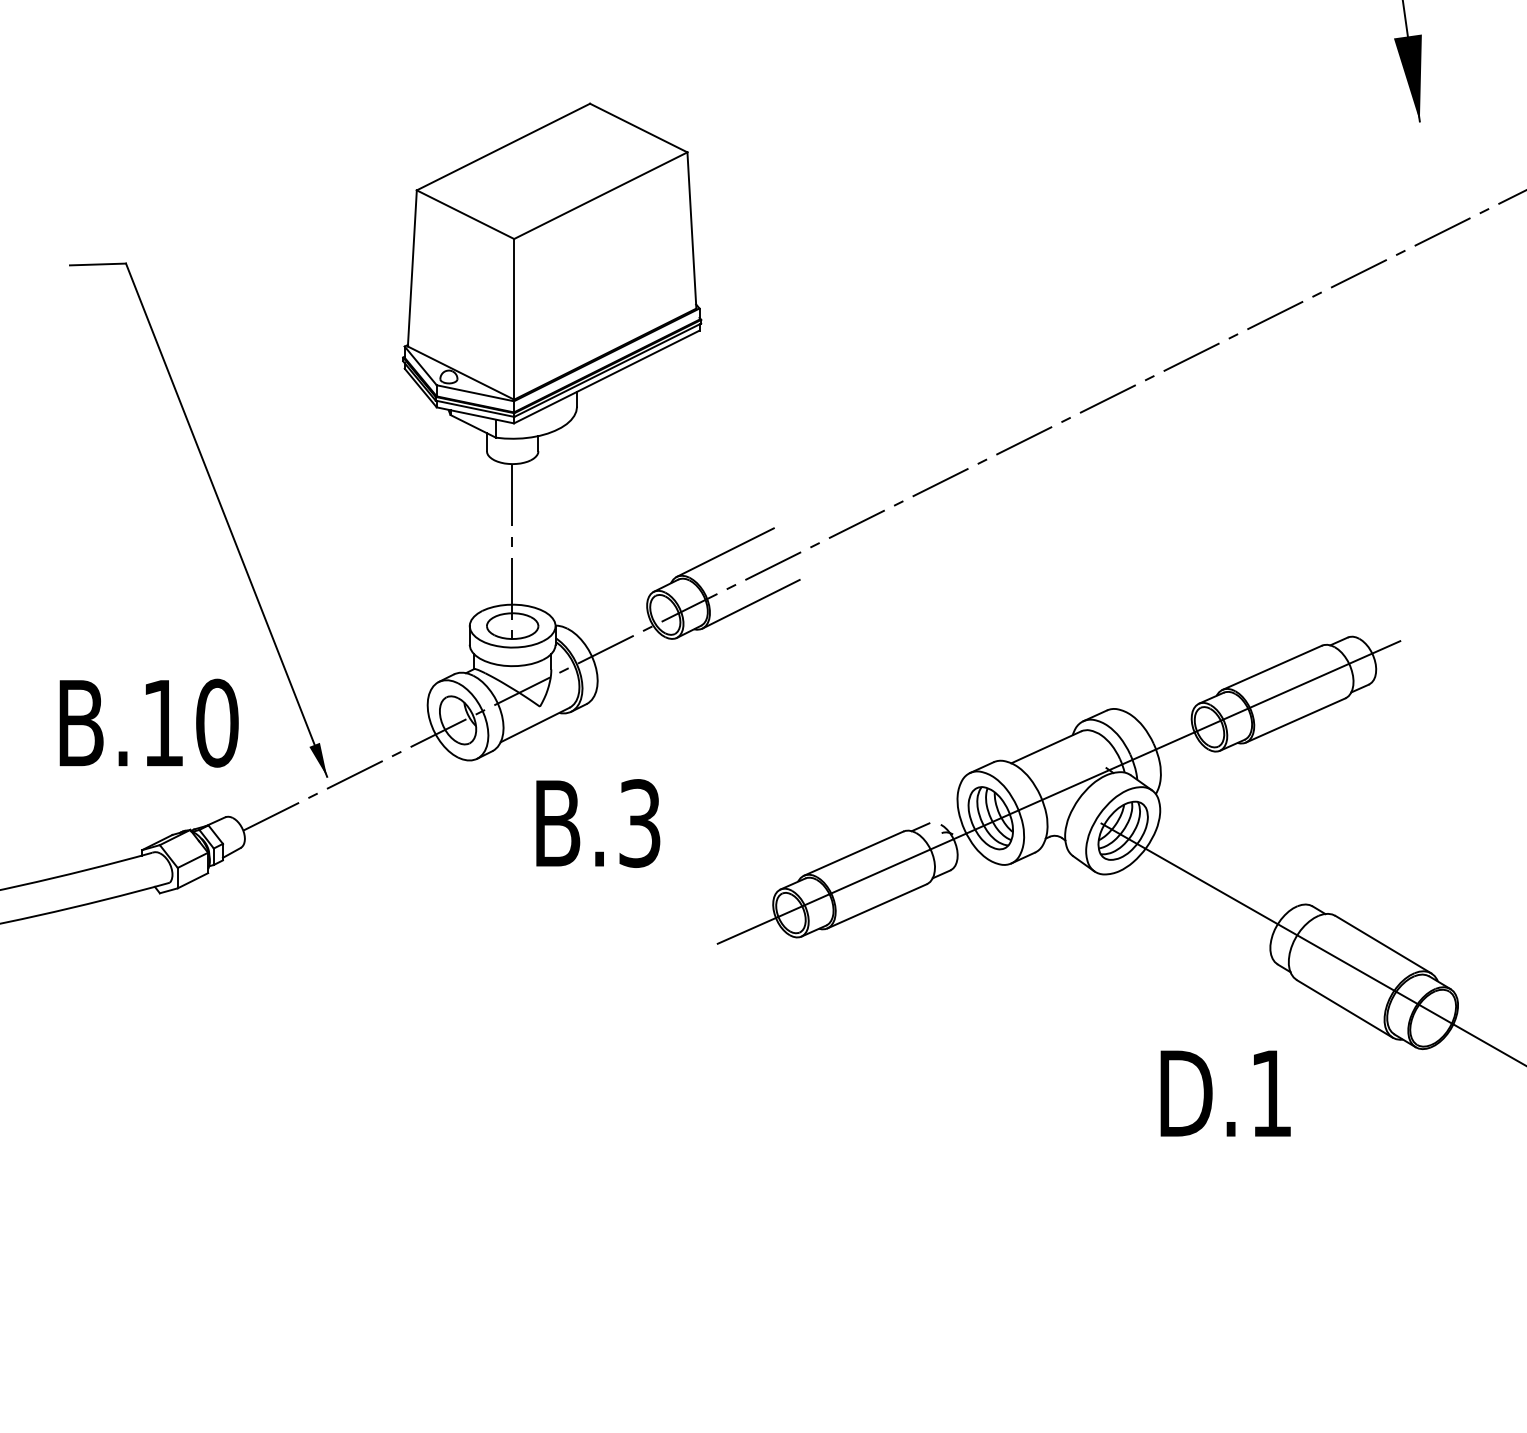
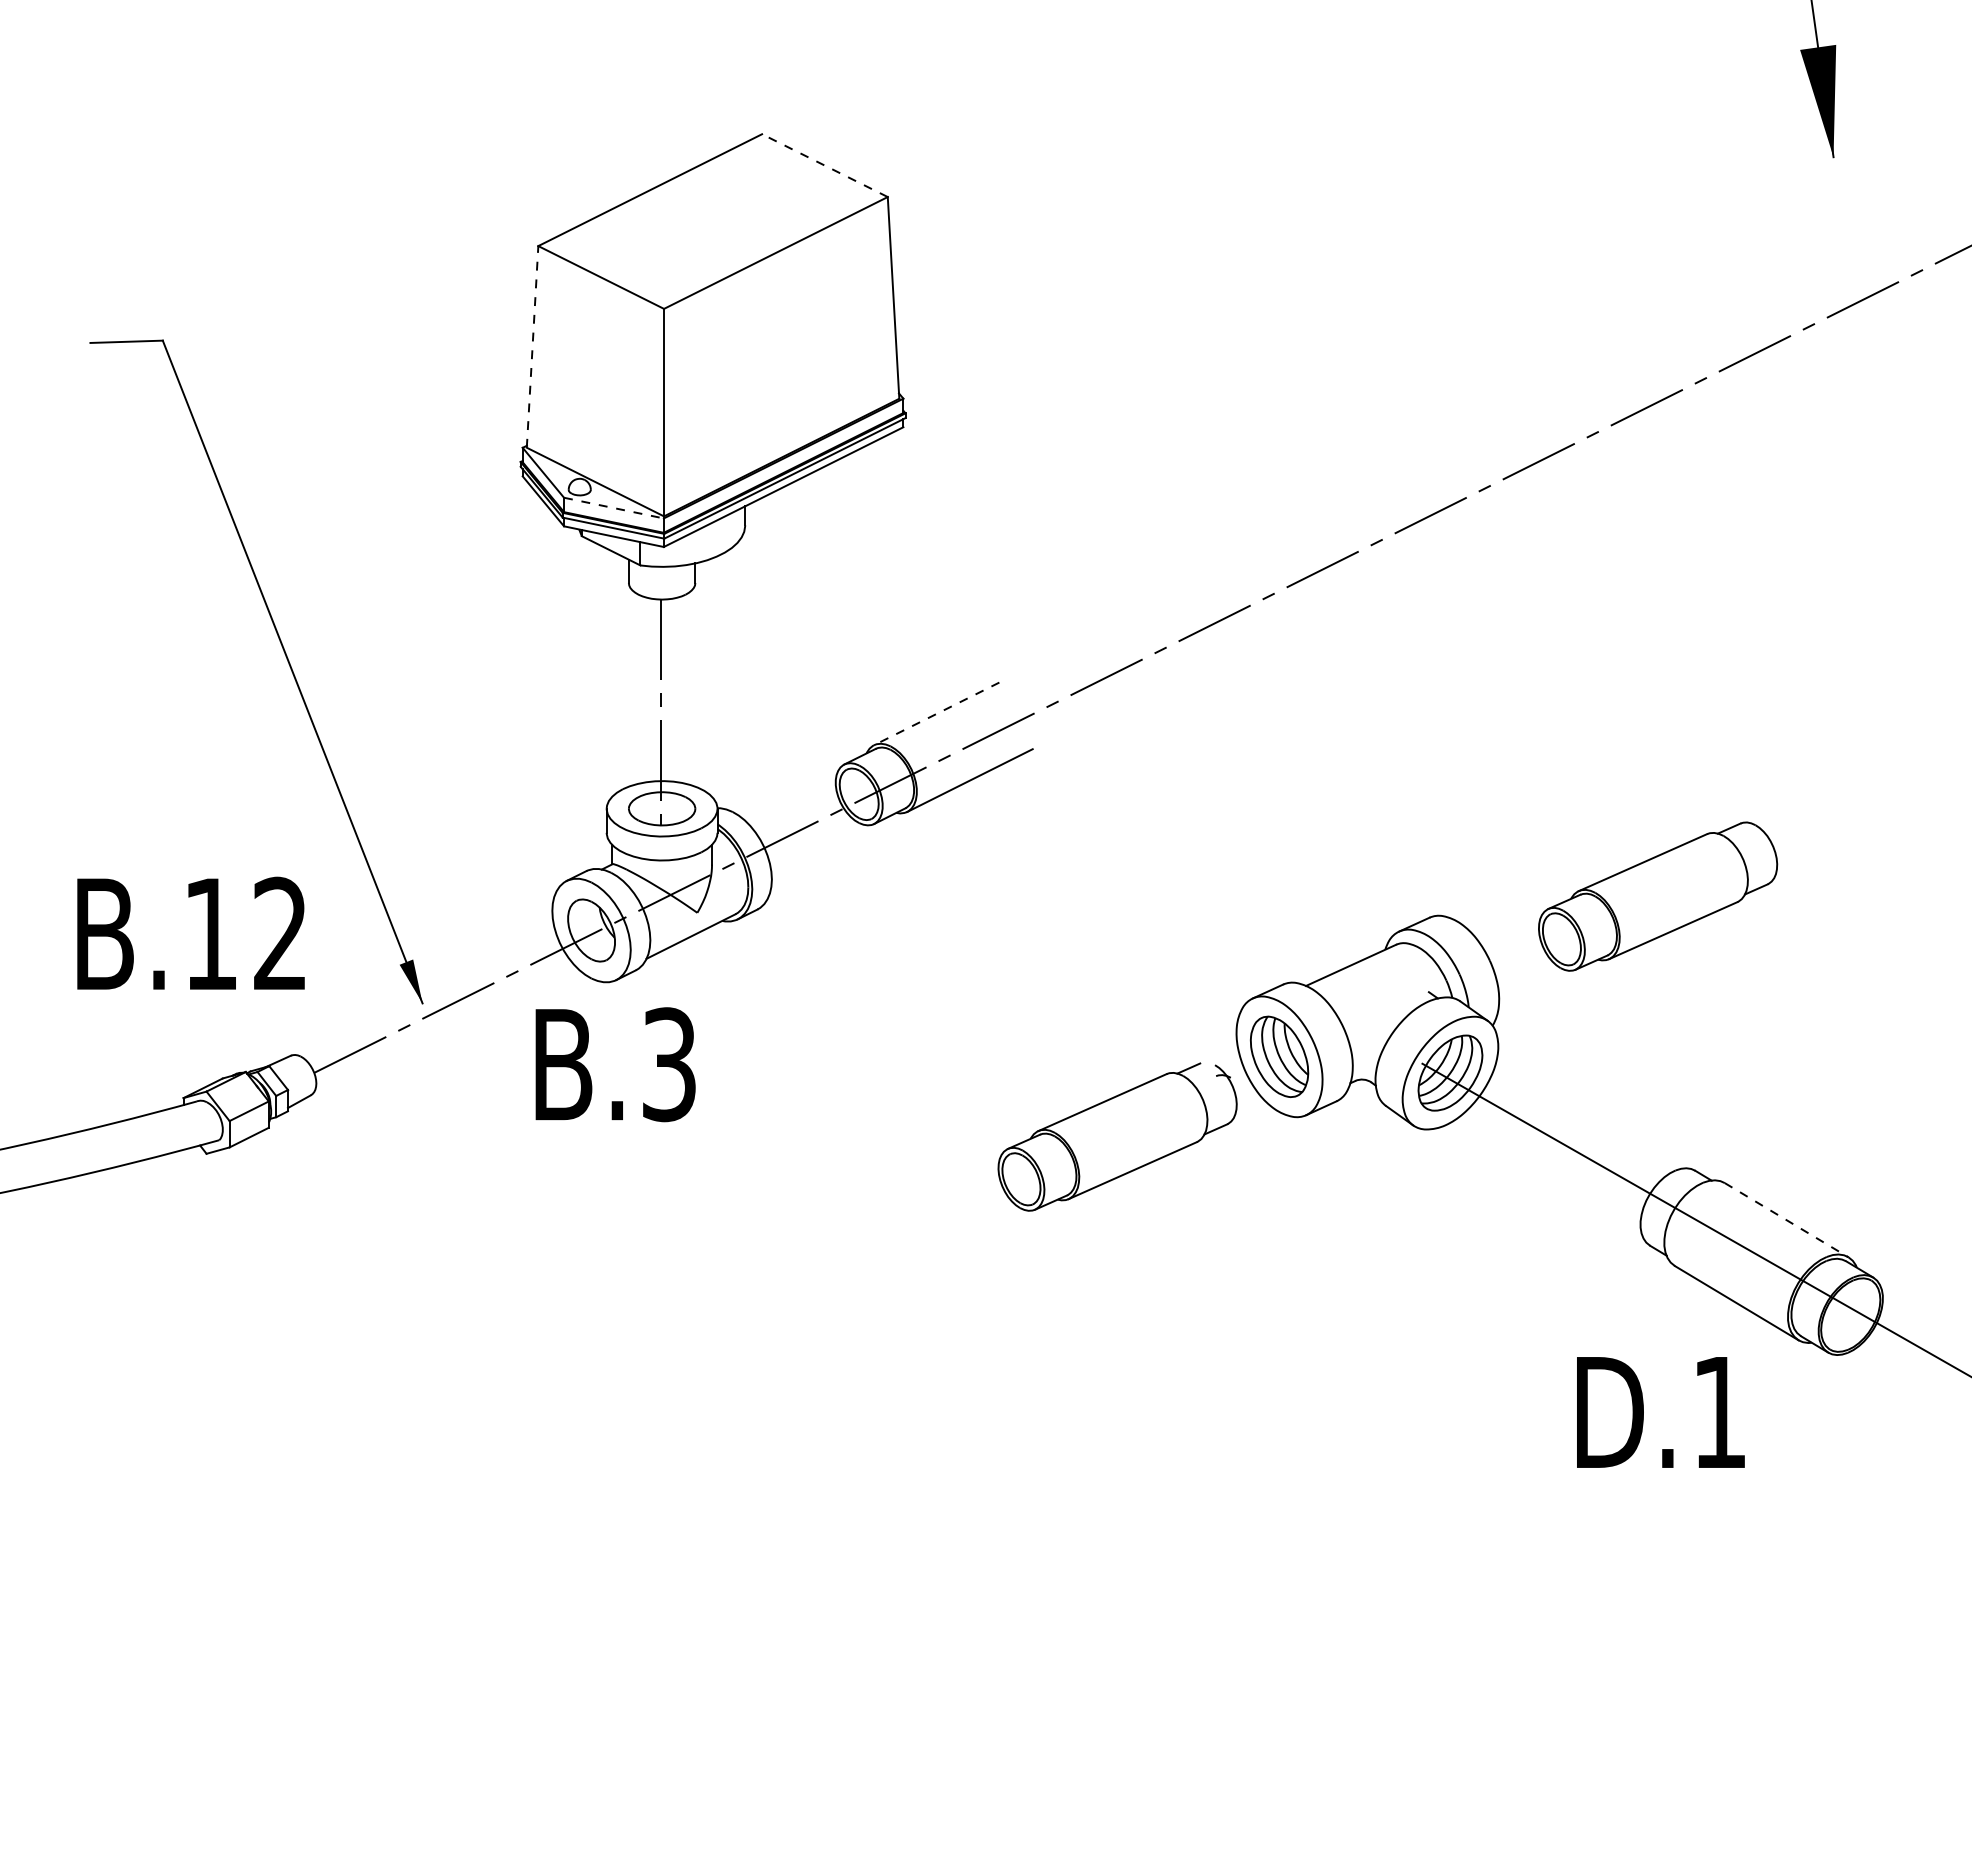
line: (638, 127) -> (824, 165), solid -> dashed
line: (412, 268) -> (532, 346), solid -> dashed
line: (475, 393) -> (613, 508), solid -> dashed
line: (725, 553) -> (936, 714), solid -> dashed
text: (217, 722) -> (280, 933), B.10 -> B.12
line: (1058, 792) -> (1367, 1023), removed
text: (598, 823) -> (615, 1064), moved
line: (1384, 944) -> (1787, 1220), solid -> dashed
text: (1225, 1093) -> (1660, 1412), moved

